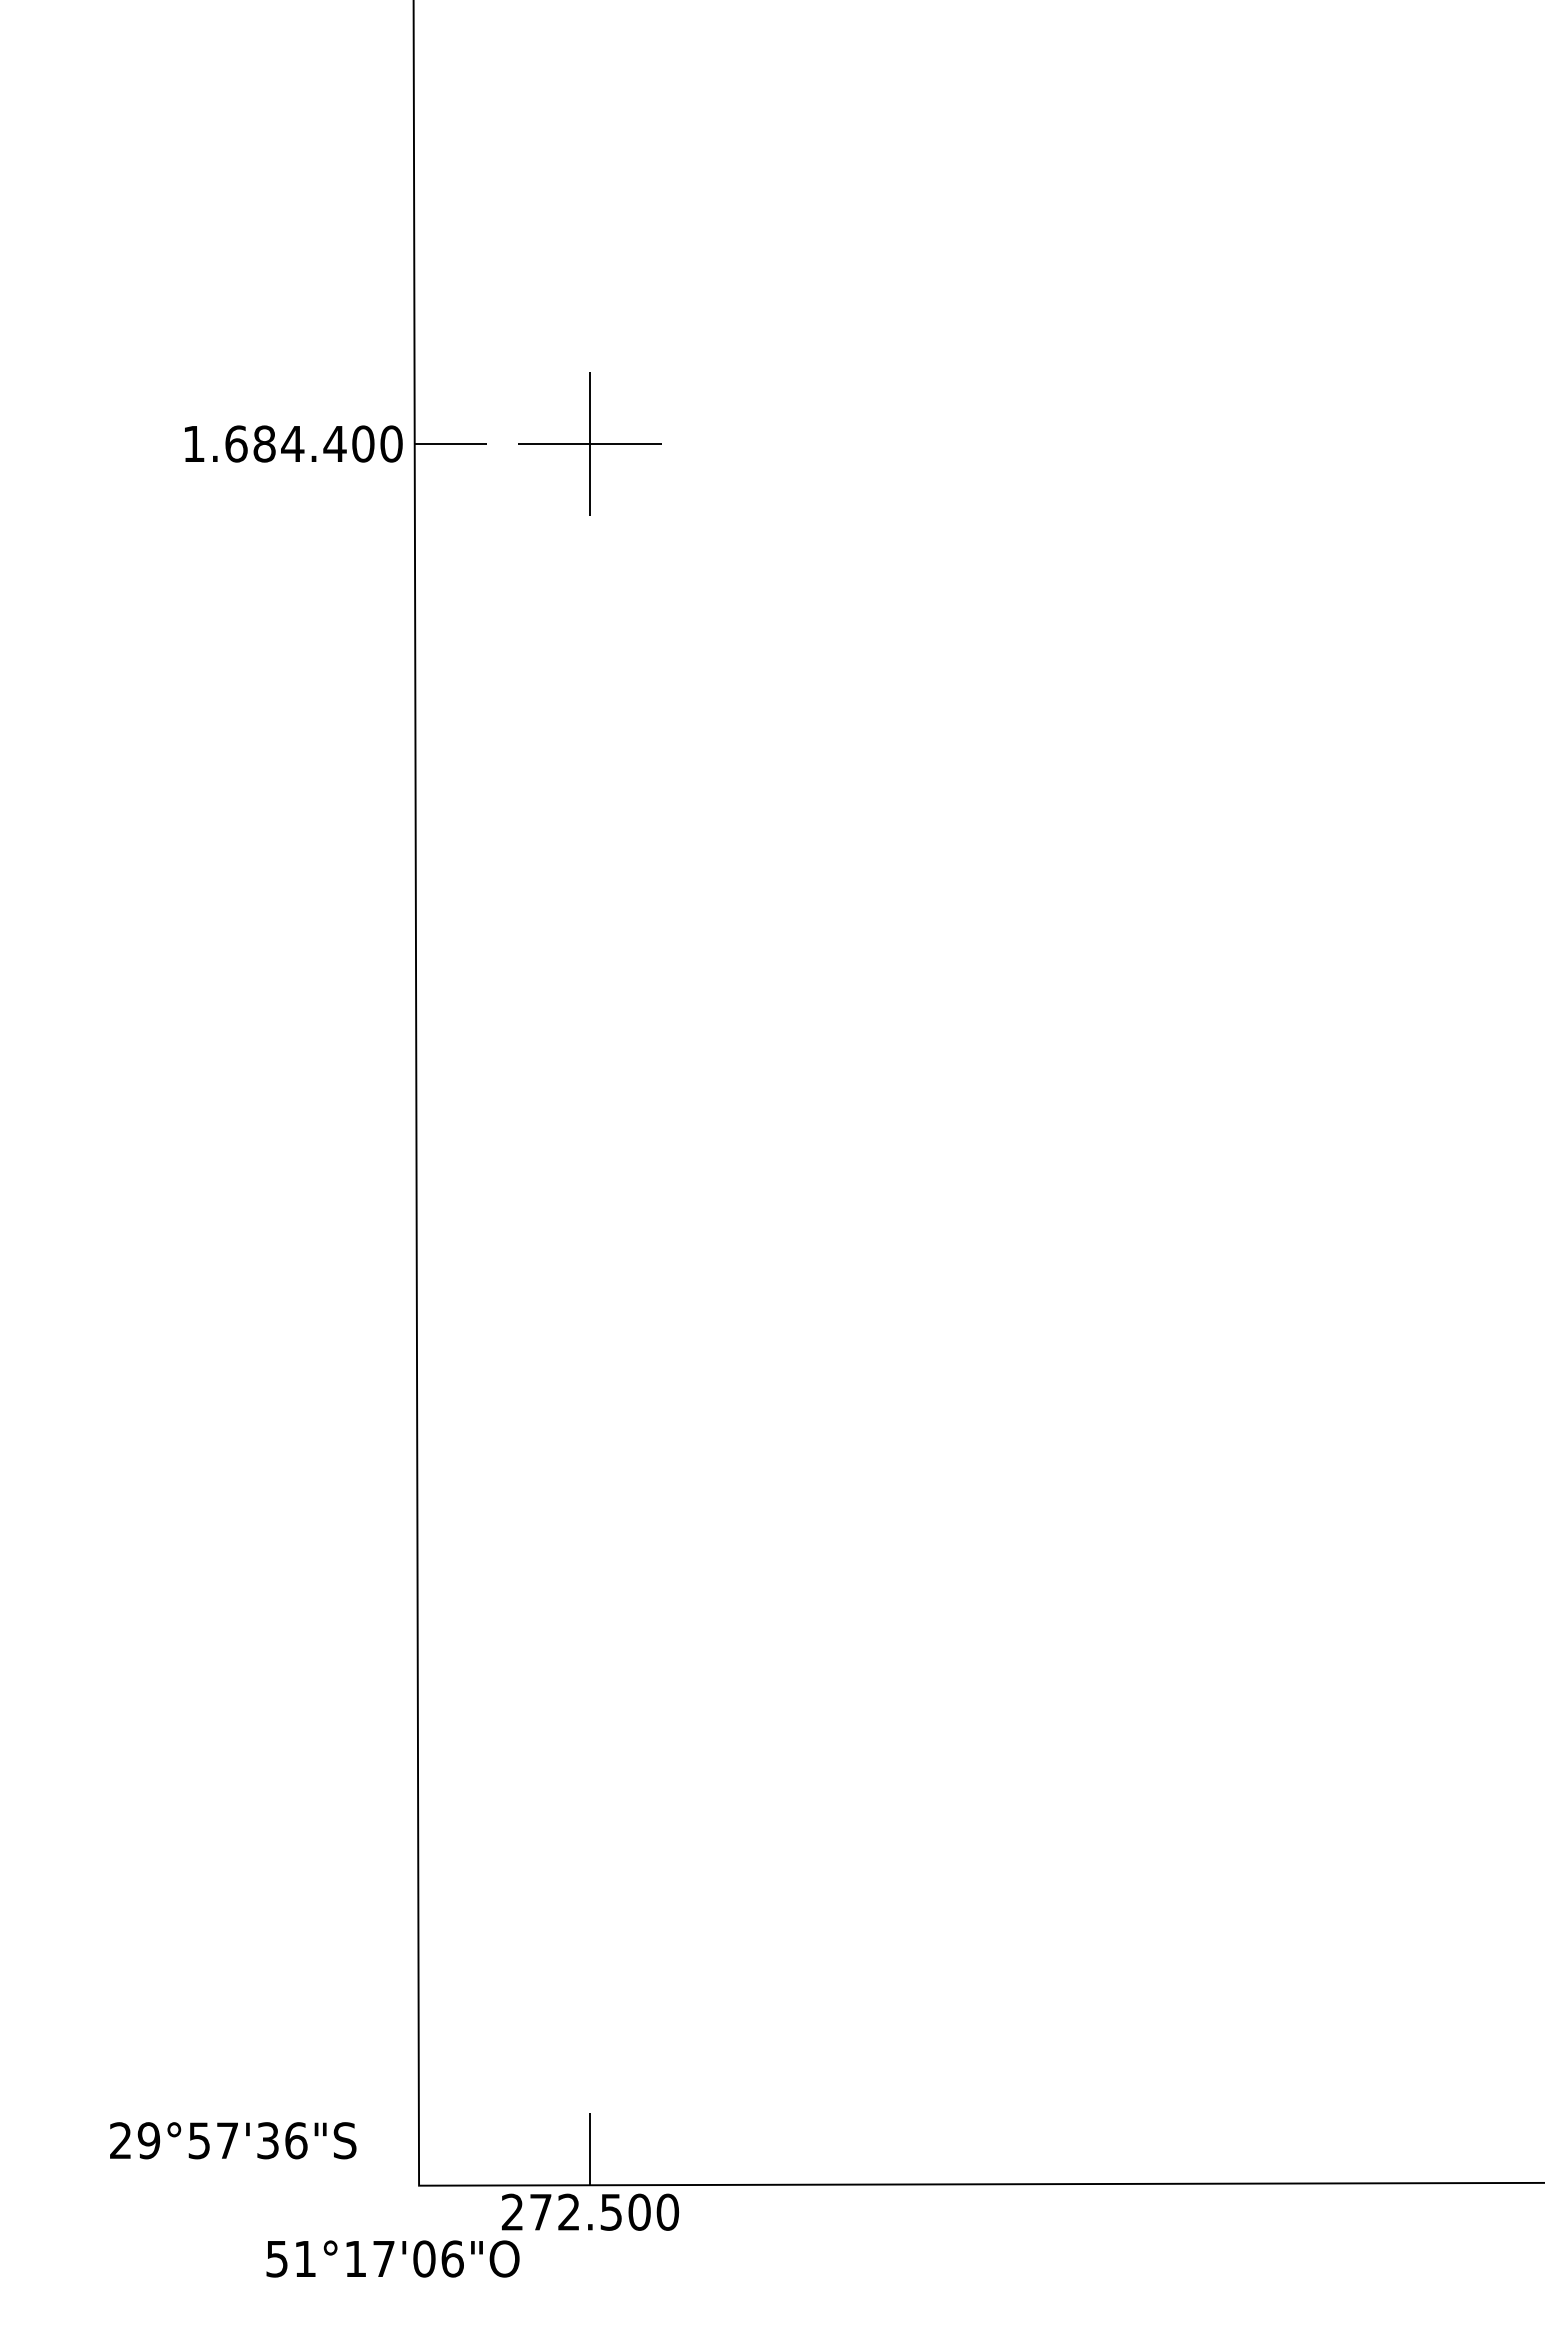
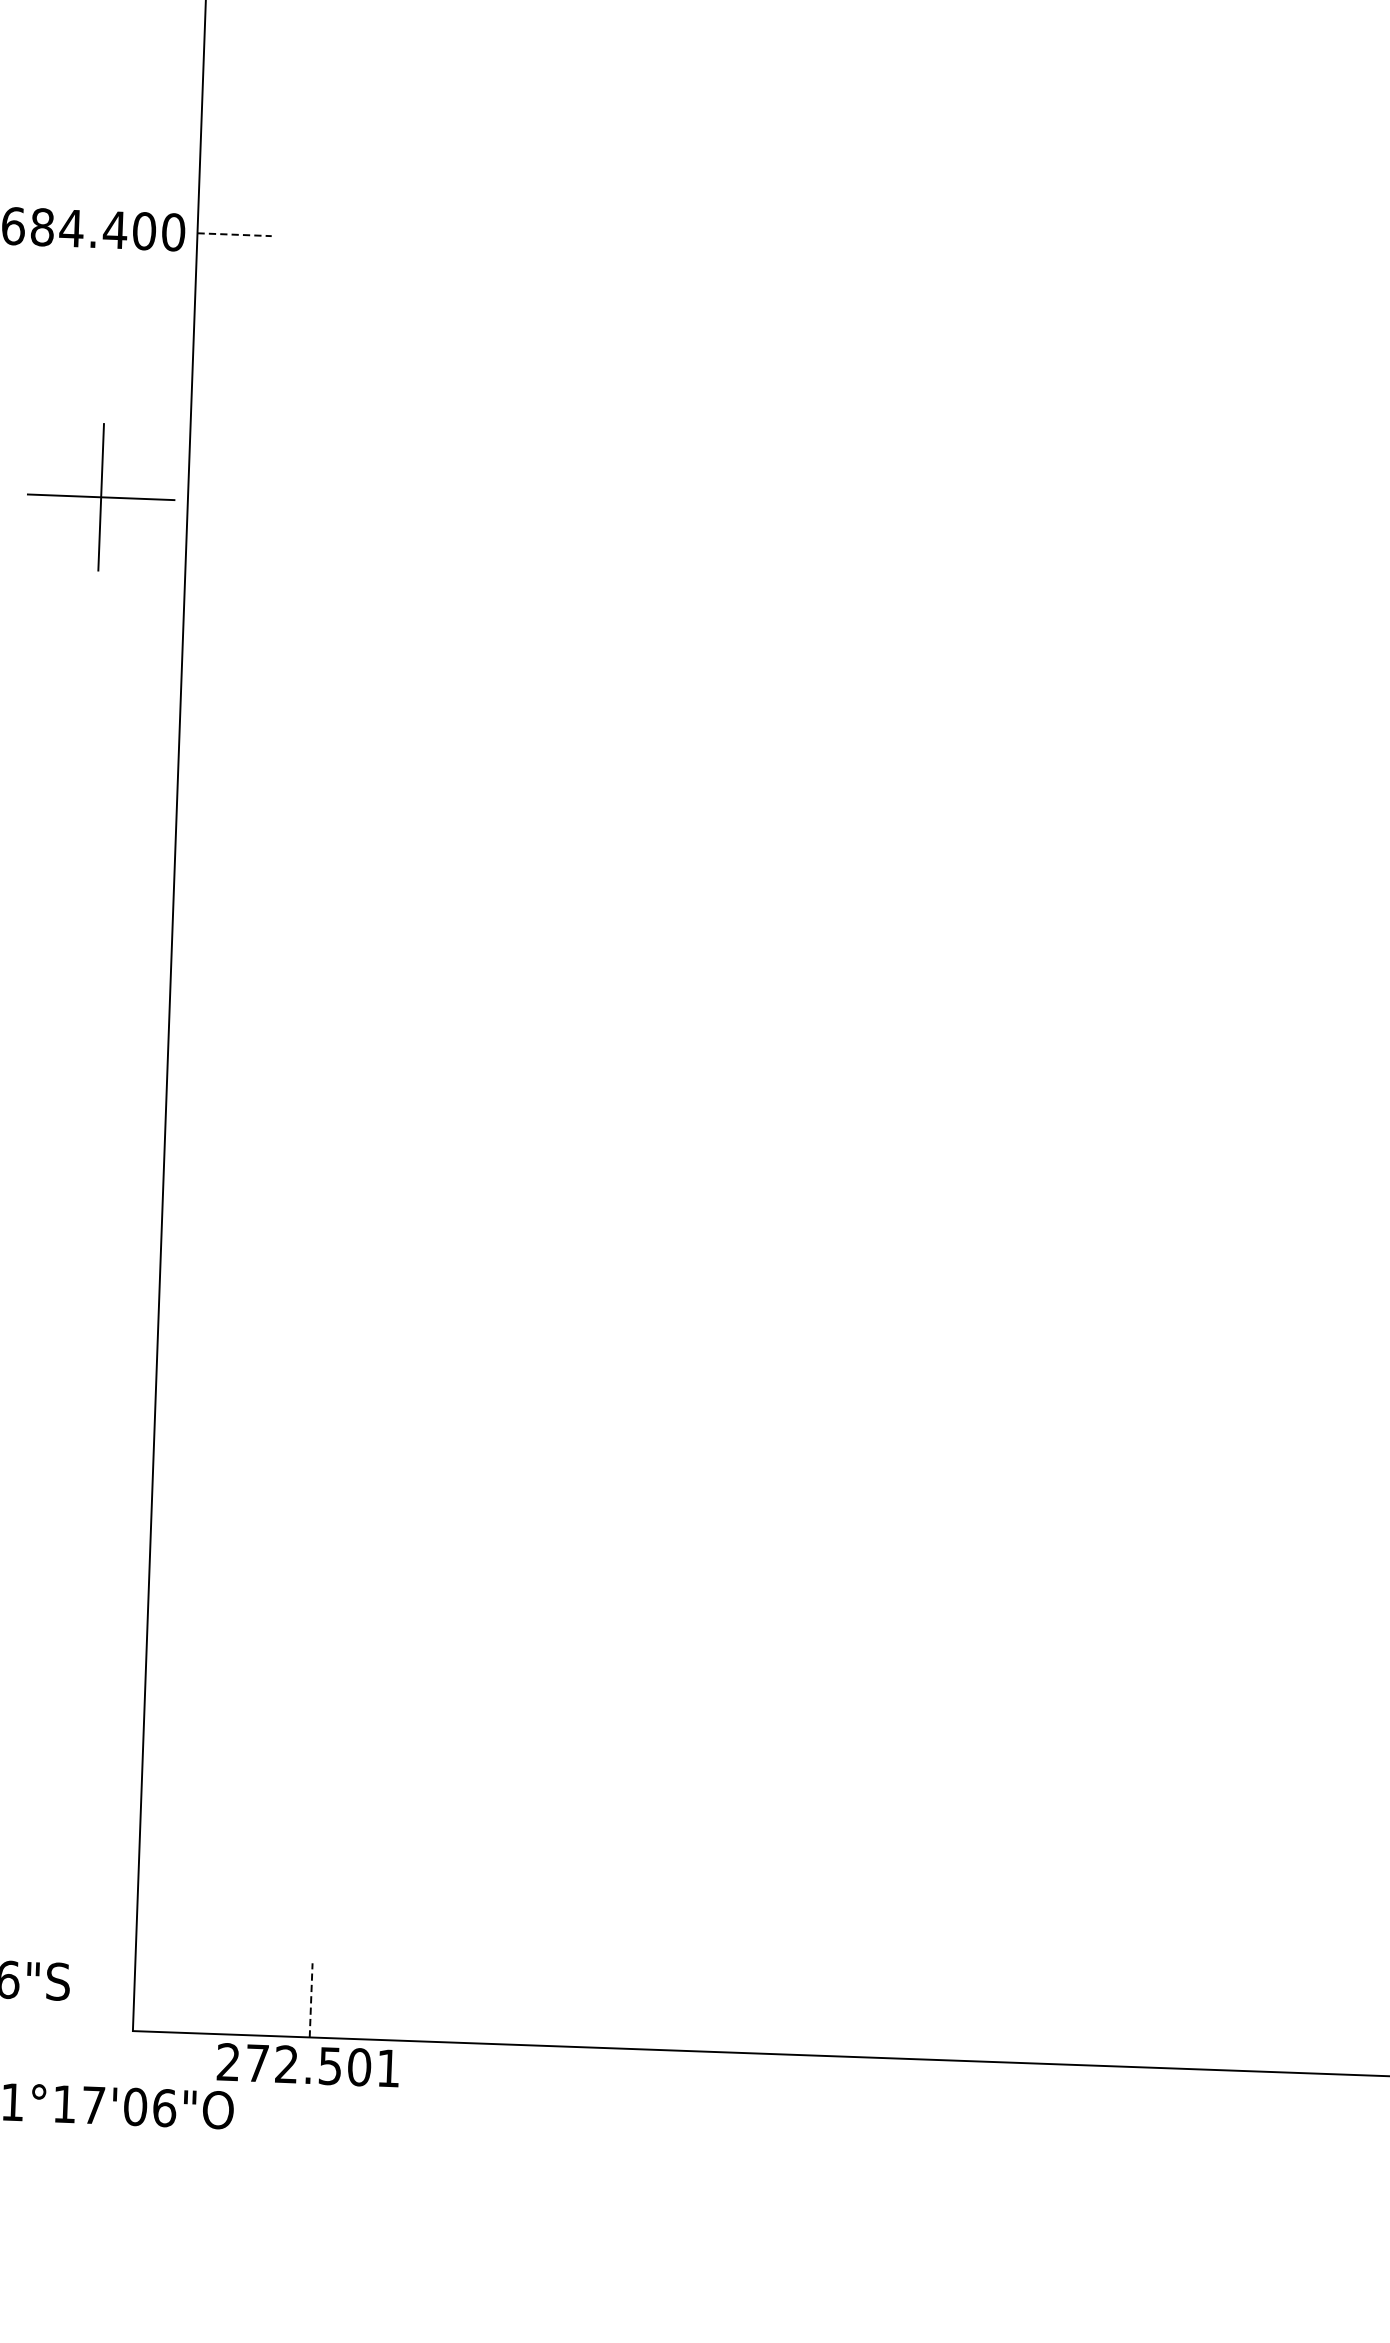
part: (589, 443) -> (100, 496), moved
line: (450, 444) -> (234, 235), solid -> dashed
line: (590, 2149) -> (311, 2000), solid -> dashed
text: (667, 2211) -> (388, 2067), 272.500 -> 272.501

